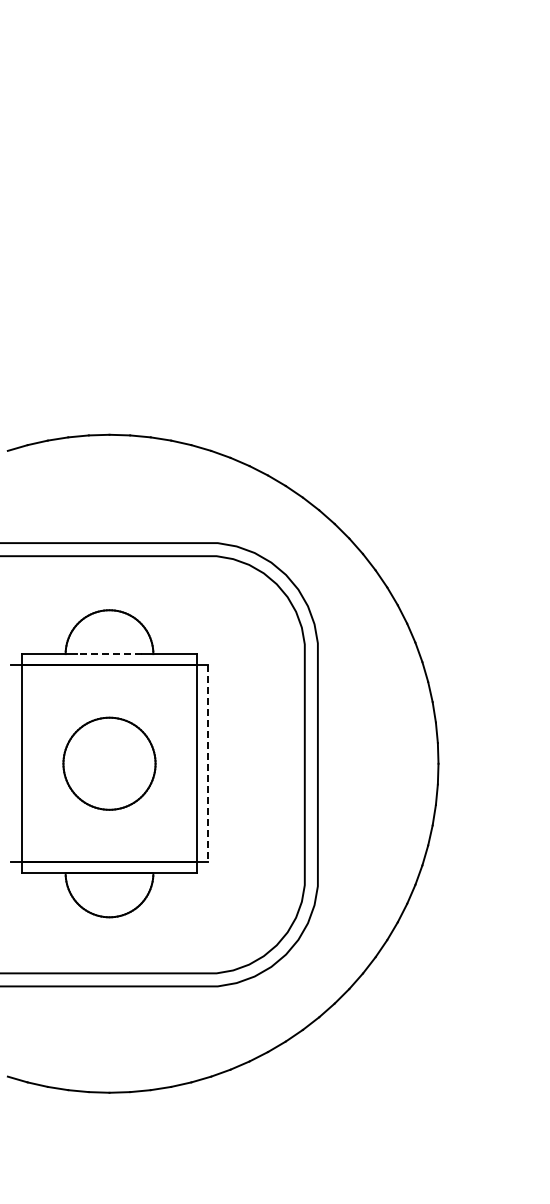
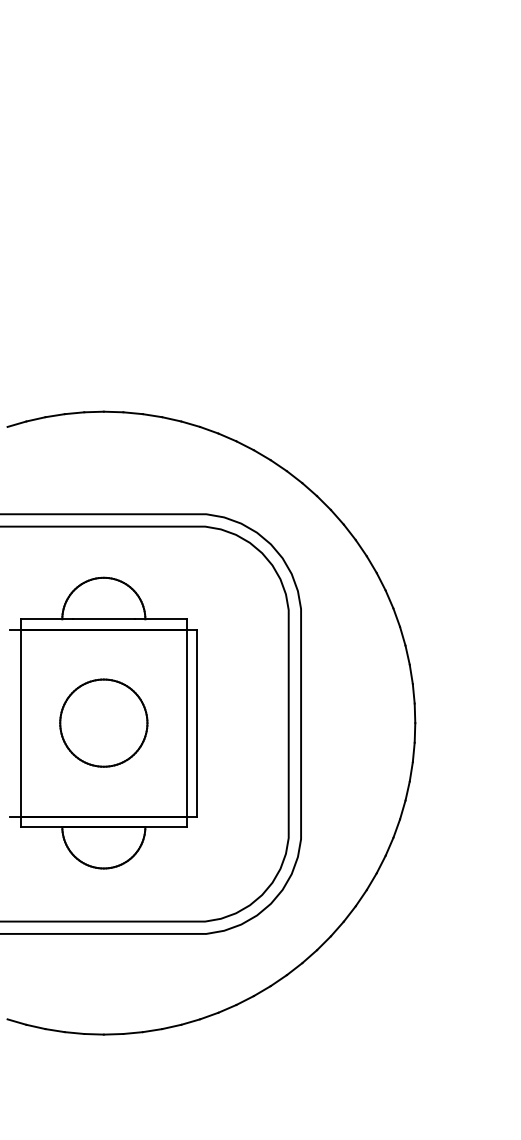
line: (109, 654) -> (103, 619), dashed -> solid
line: (208, 763) -> (197, 722), dashed -> solid

